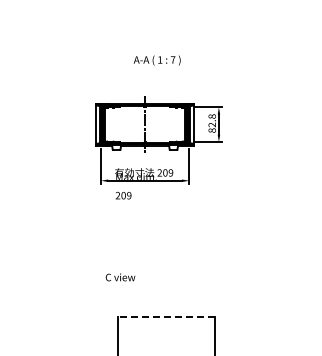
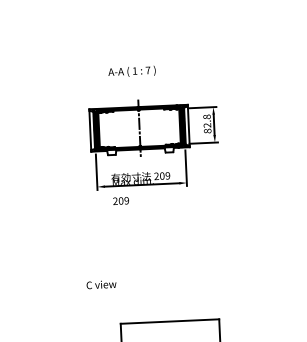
text: (156, 60) -> (131, 71), moved
text: (120, 277) -> (101, 284), moved
line: (166, 316) -> (169, 321), dashed -> solid

